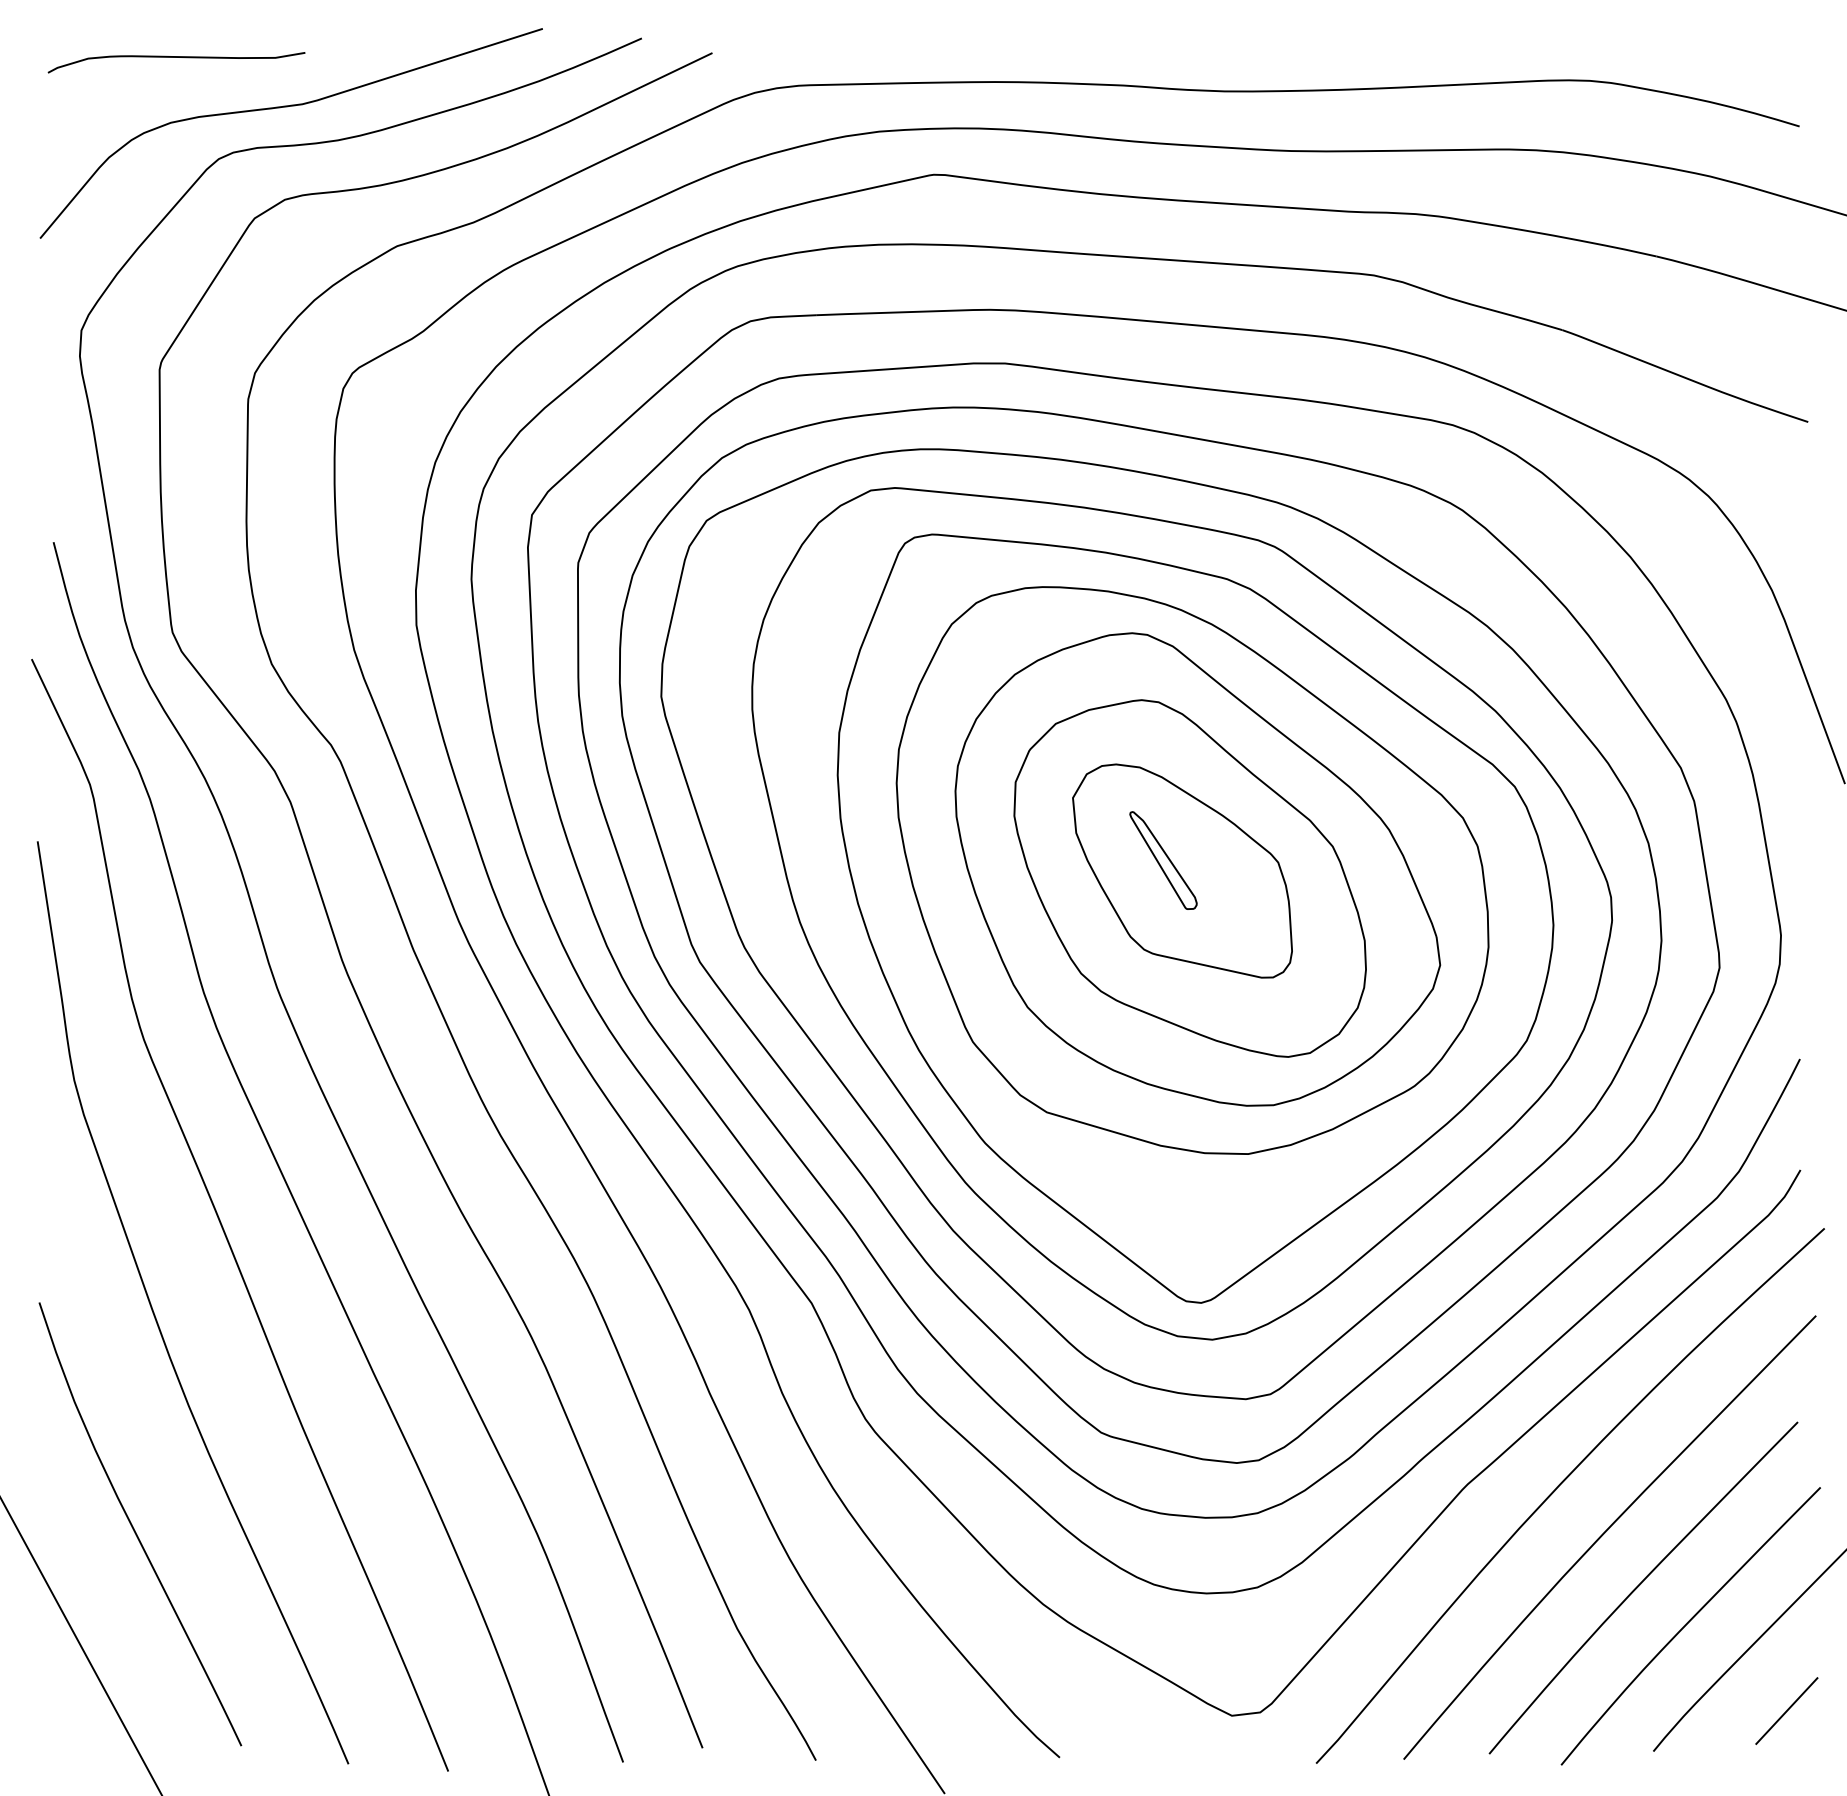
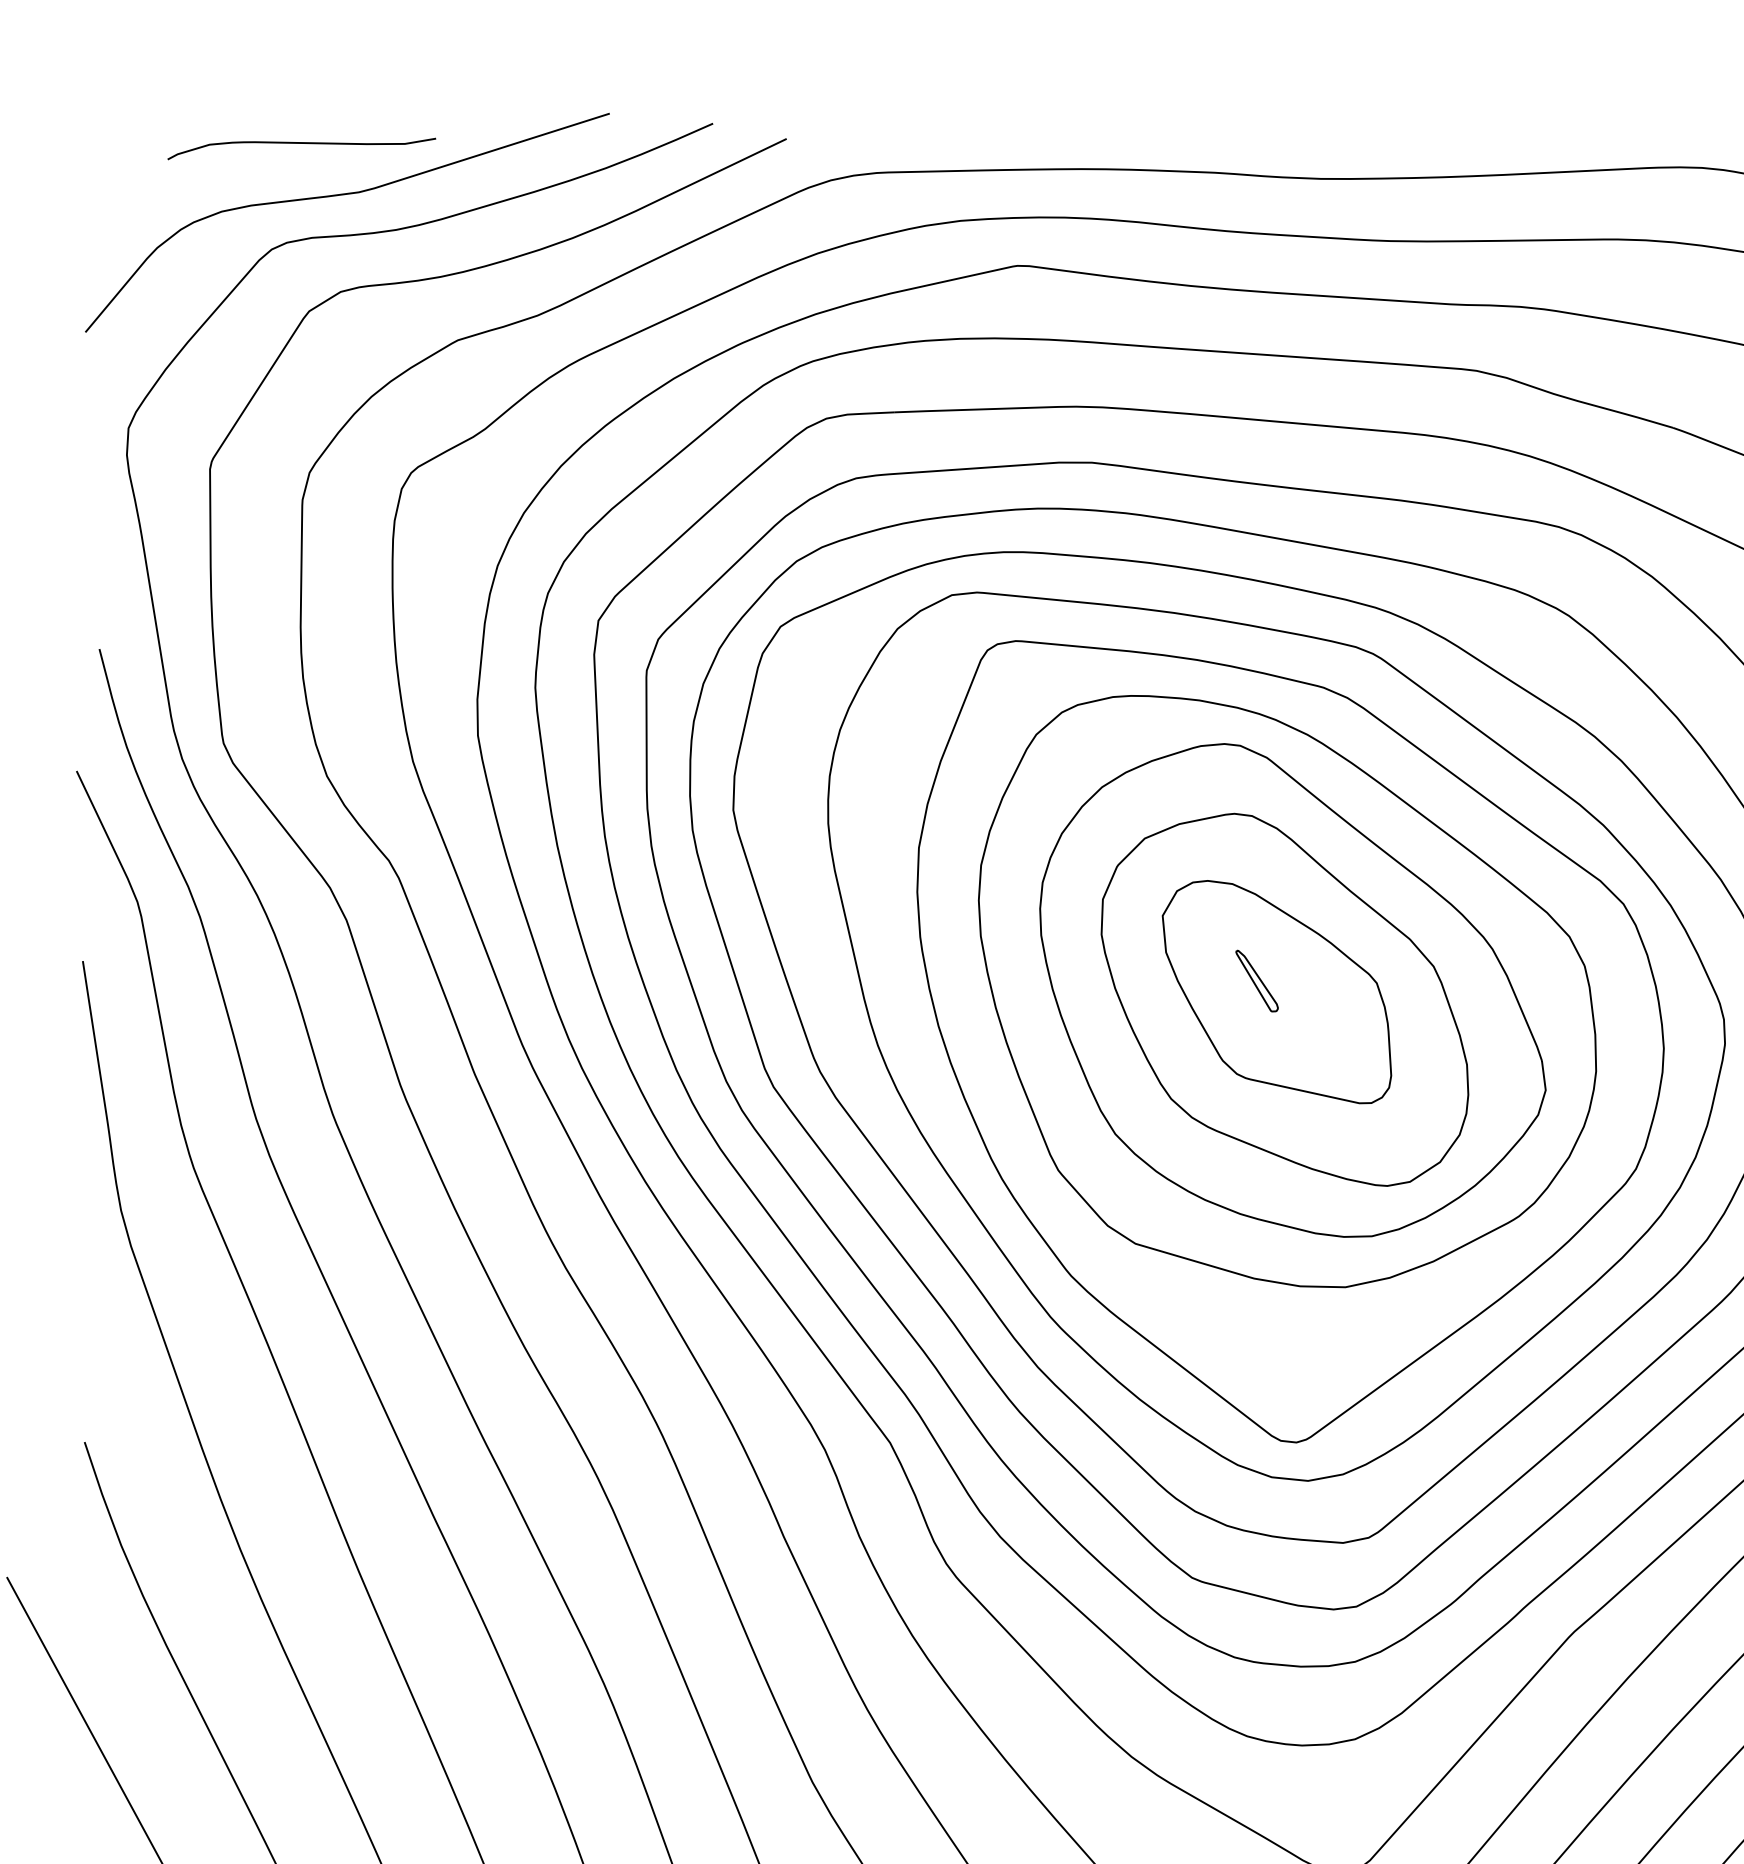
curve: (176, 57) -> (301, 143), moved
part: (1163, 860) -> (1257, 981), size x0.6

